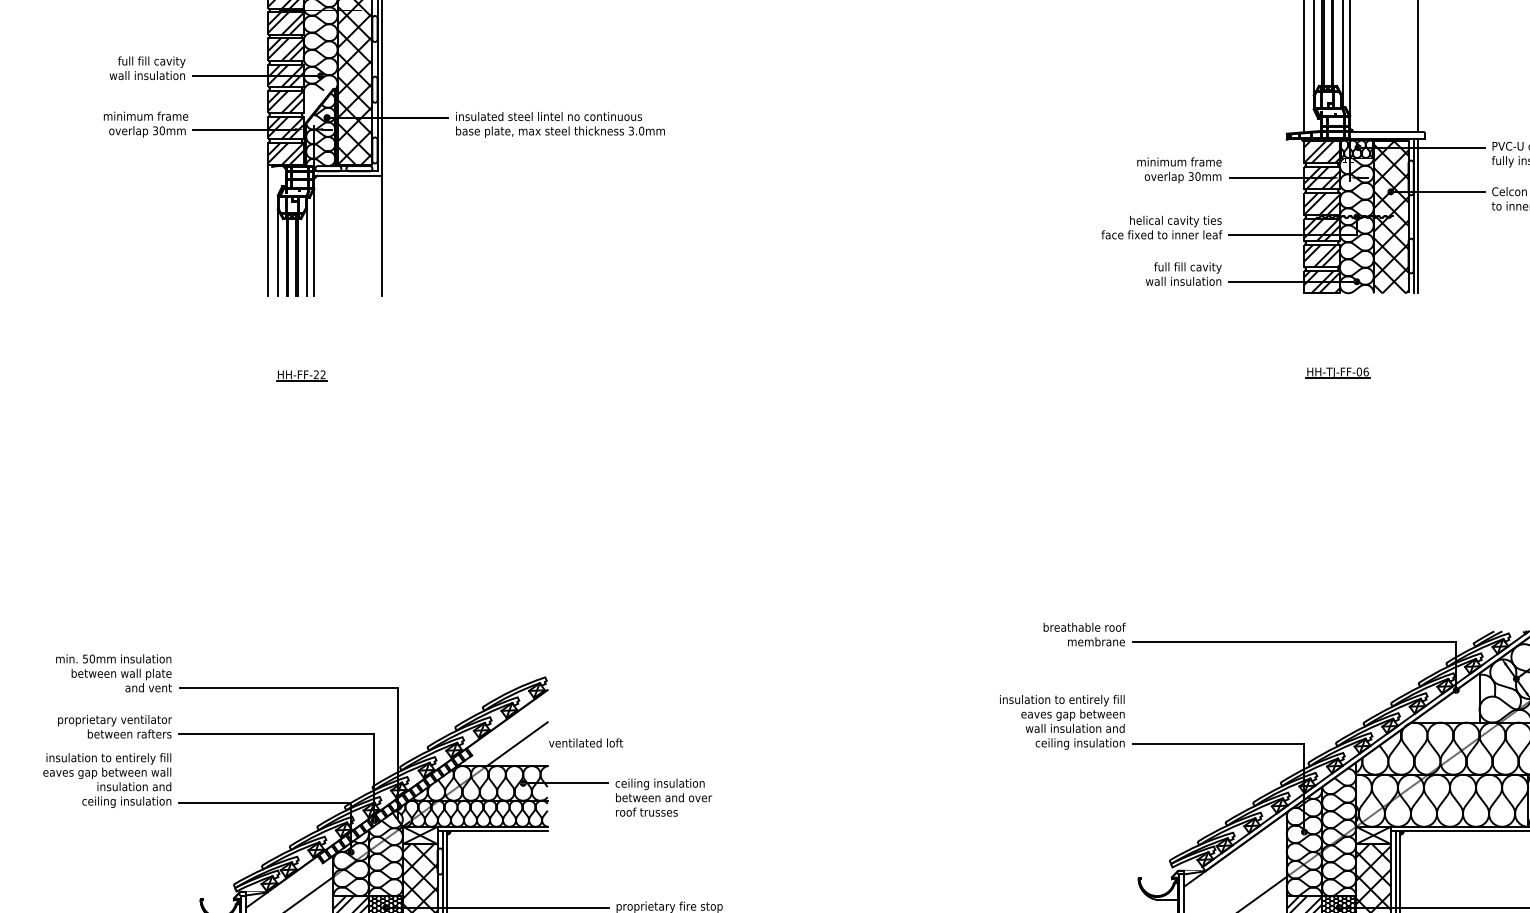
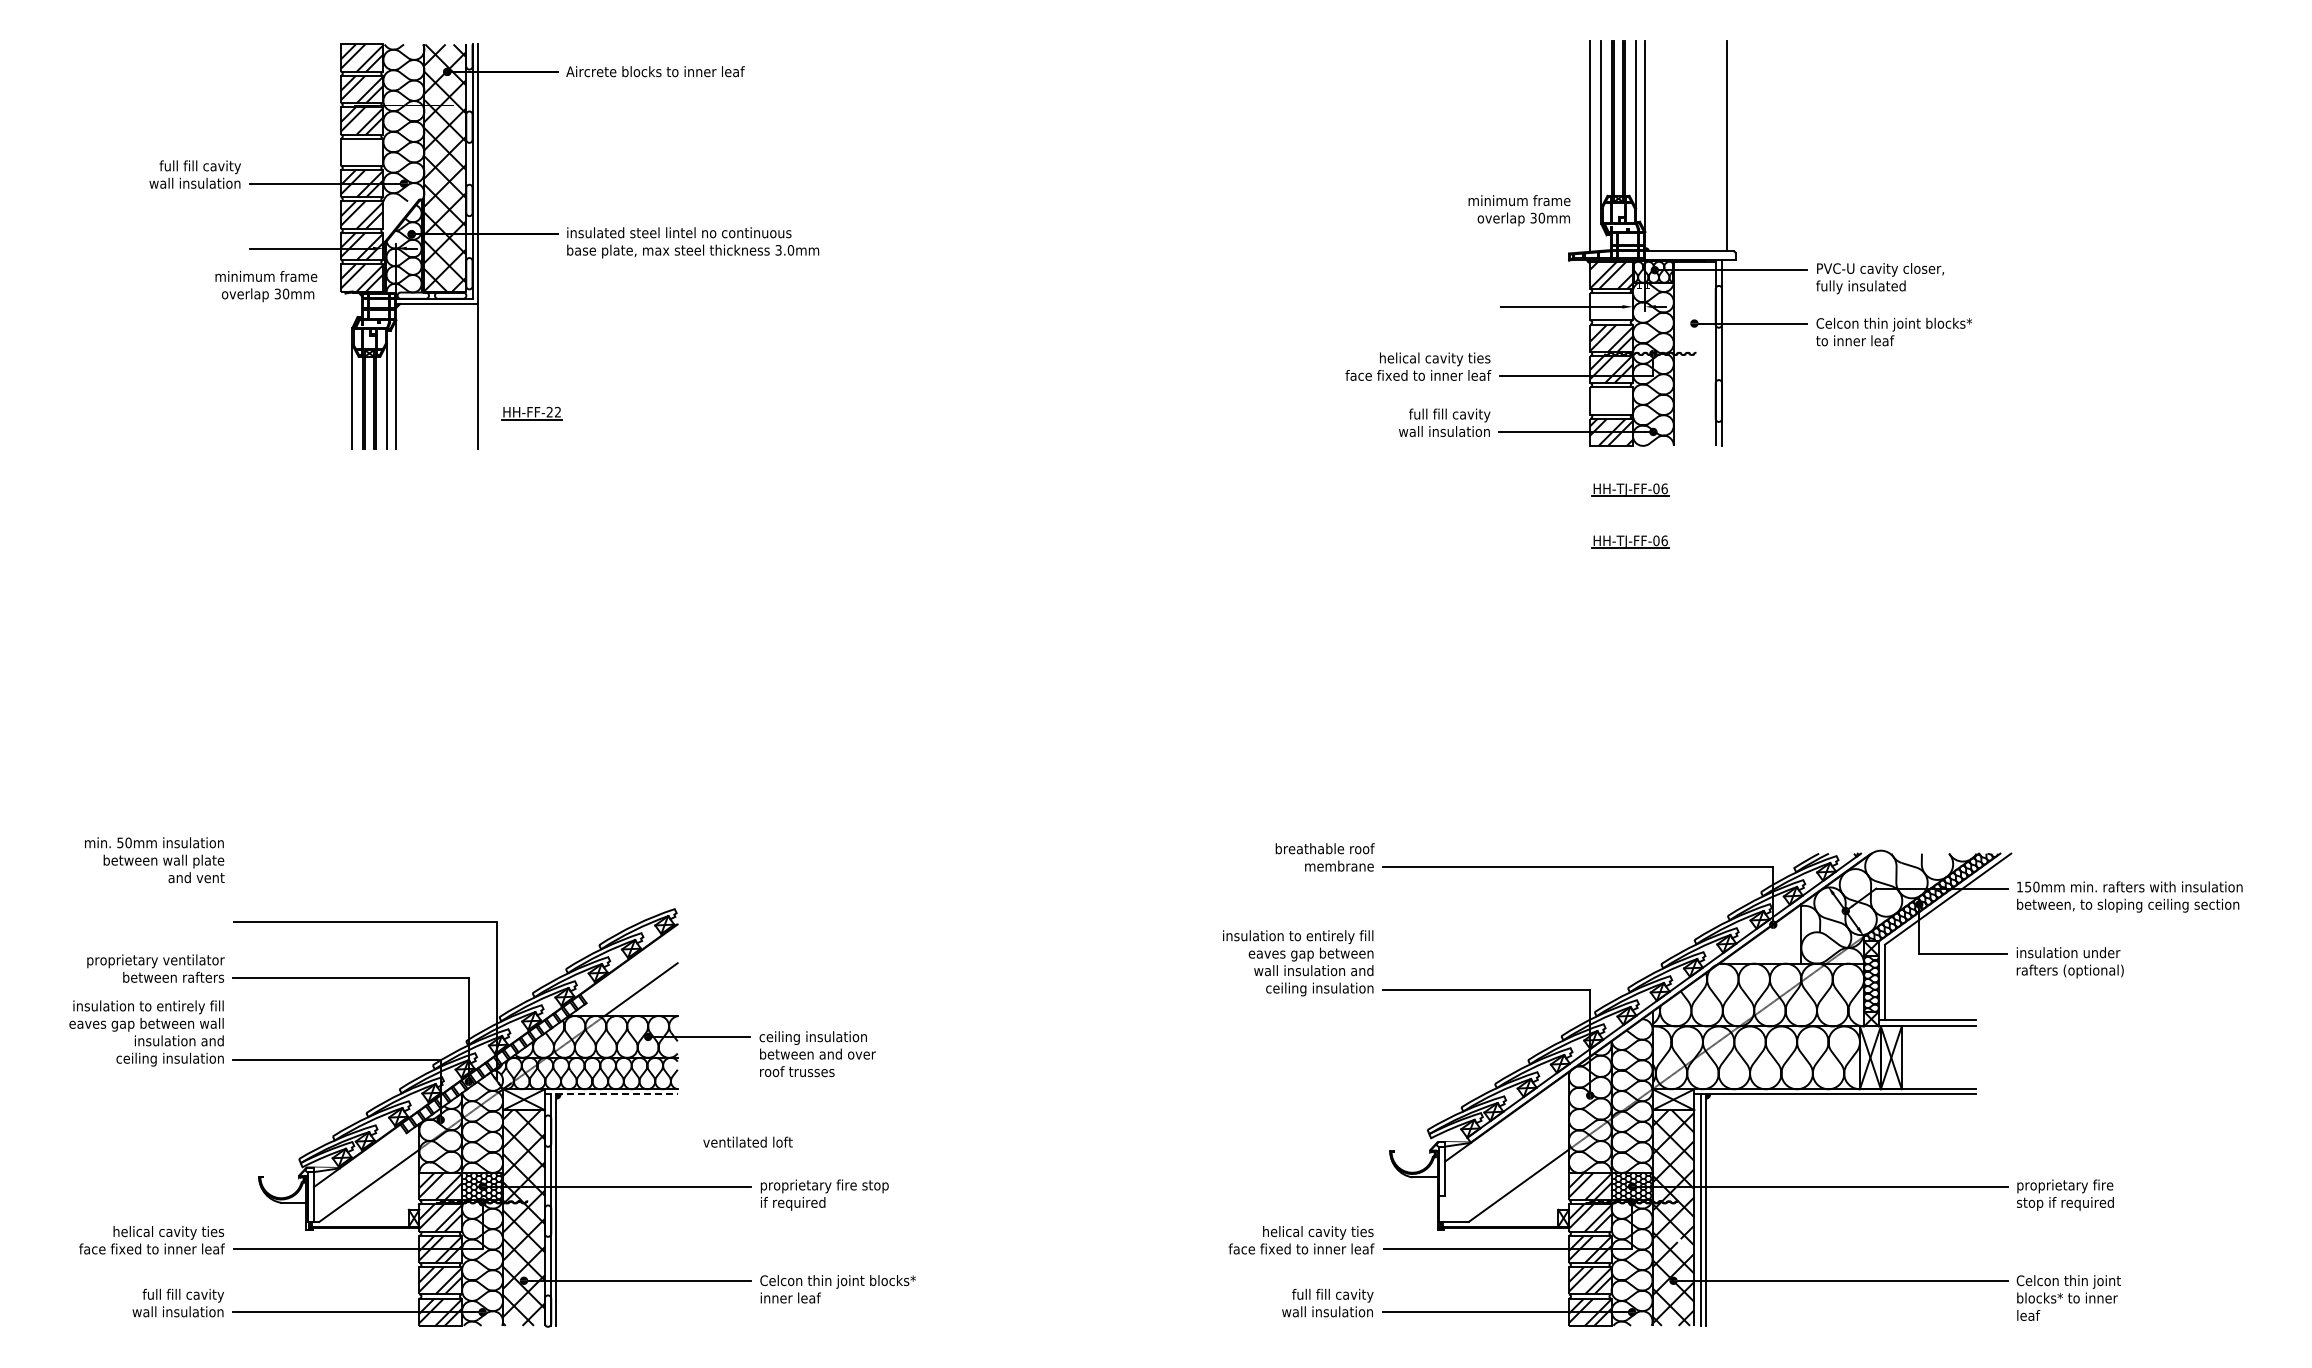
hatch: (285, 49) -> (361, 151), removed
text: (146, 124) -> (266, 286), moved
text: (1179, 170) -> (1519, 210), moved
hatch: (1322, 177) -> (1611, 306), removed
line: (1418, 215) -> (1727, 352), removed
hatch: (1390, 216) -> (1694, 353), removed
line: (268, 230) -> (340, 370), removed
hatch: (1322, 255) -> (1611, 400), removed
part: (1337, 329) -> (1630, 489), added
part: (301, 375) -> (531, 413), moved
text: (113, 673) -> (154, 860), moved
text: (585, 742) -> (747, 1141), moved
line: (492, 831) -> (611, 1094), solid -> dashed

